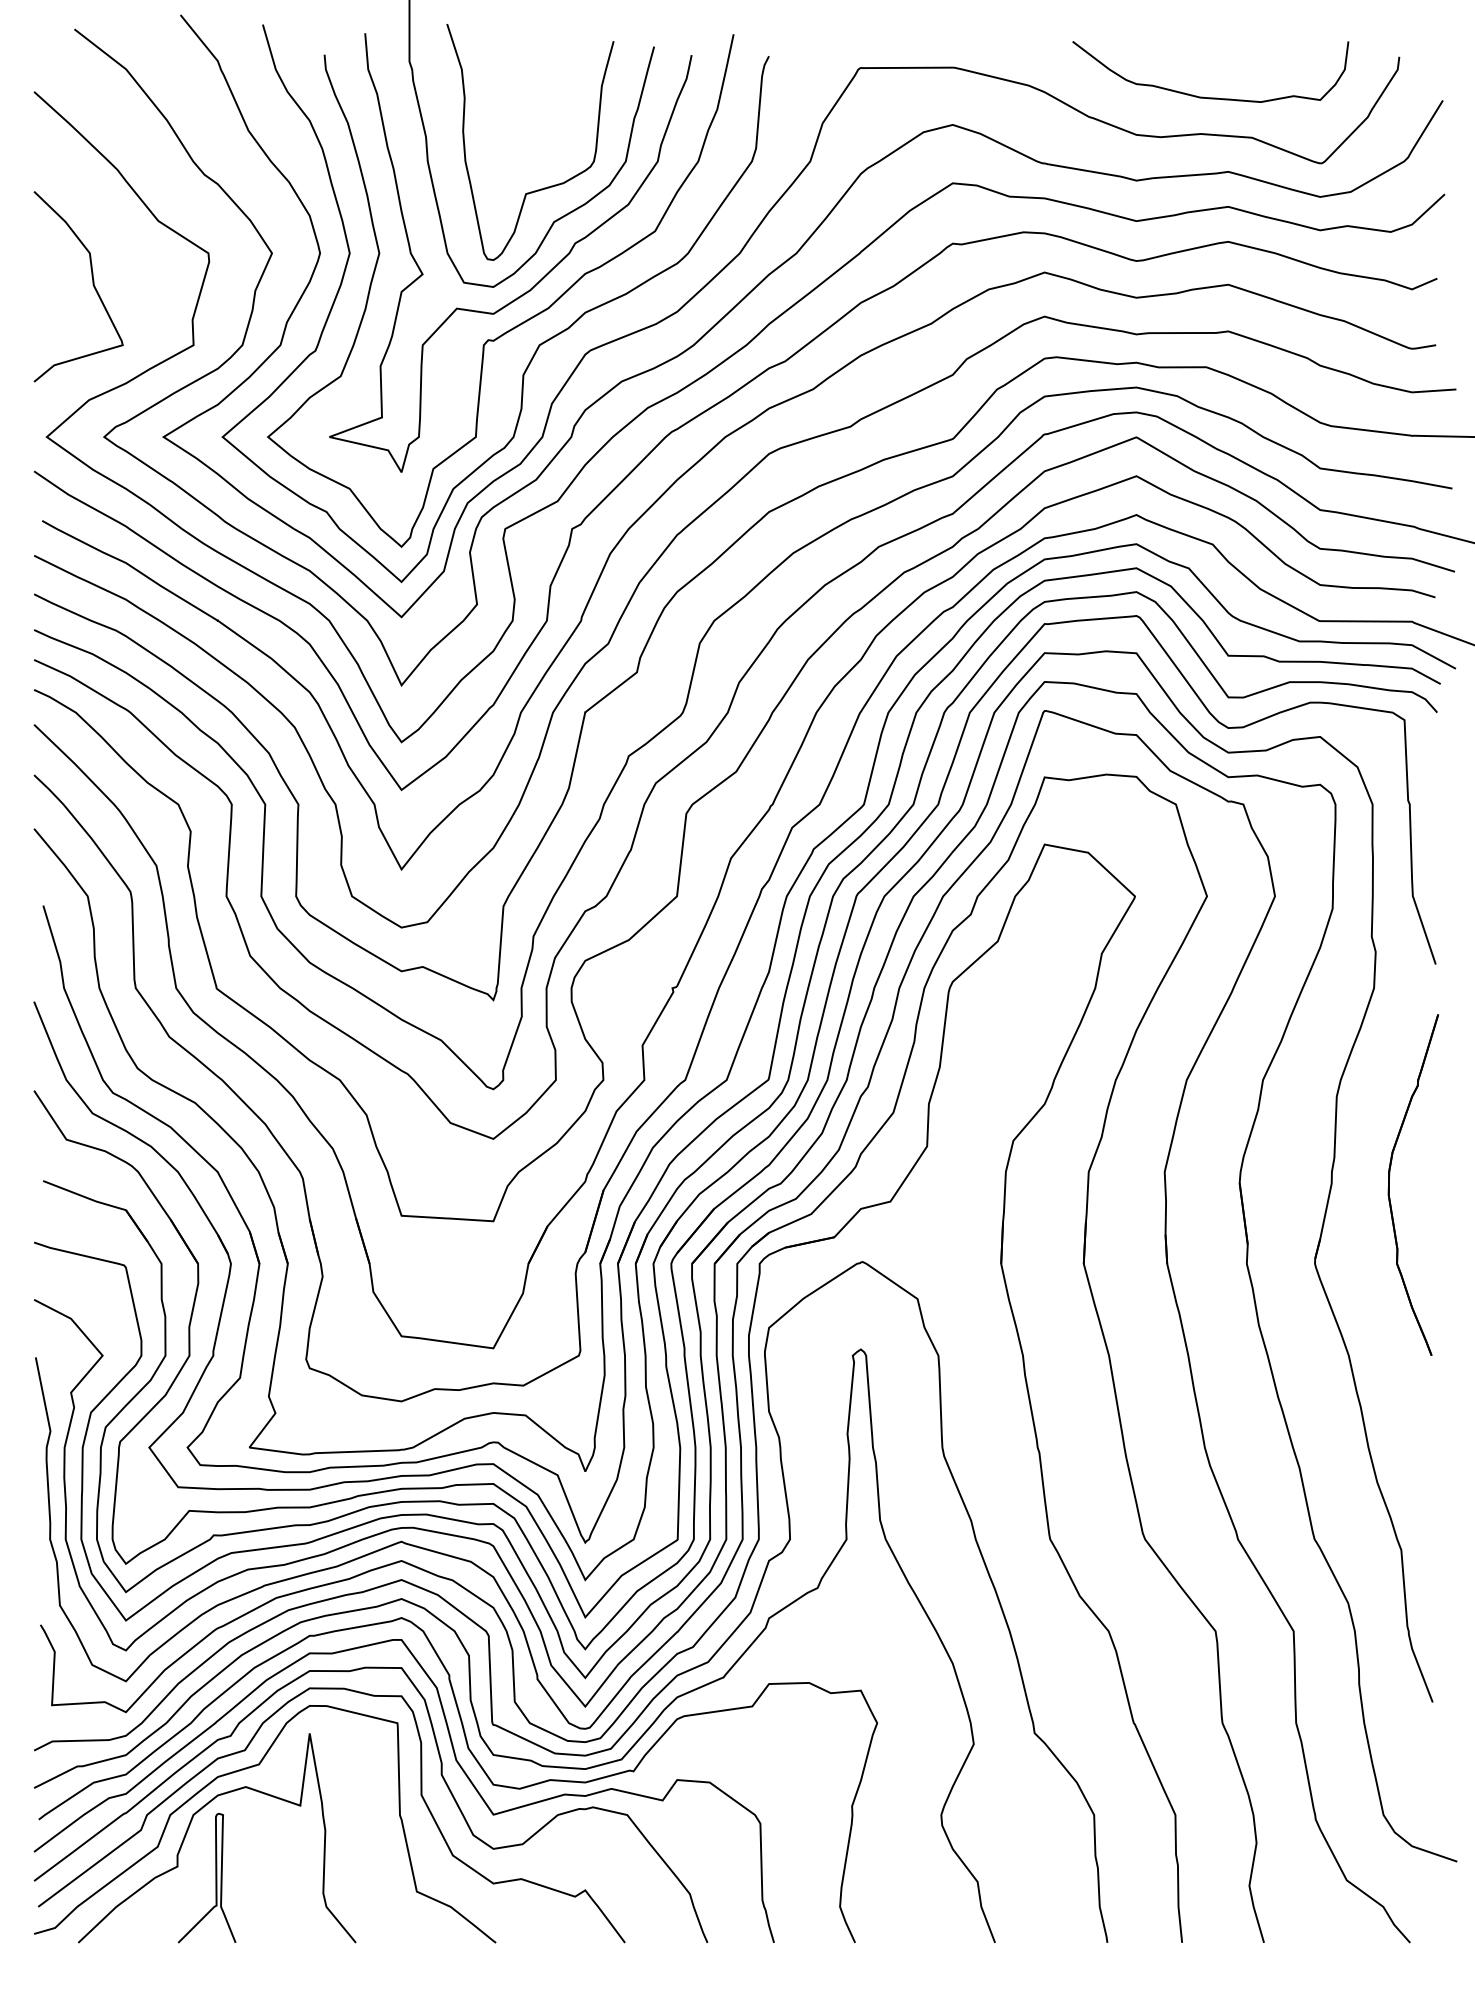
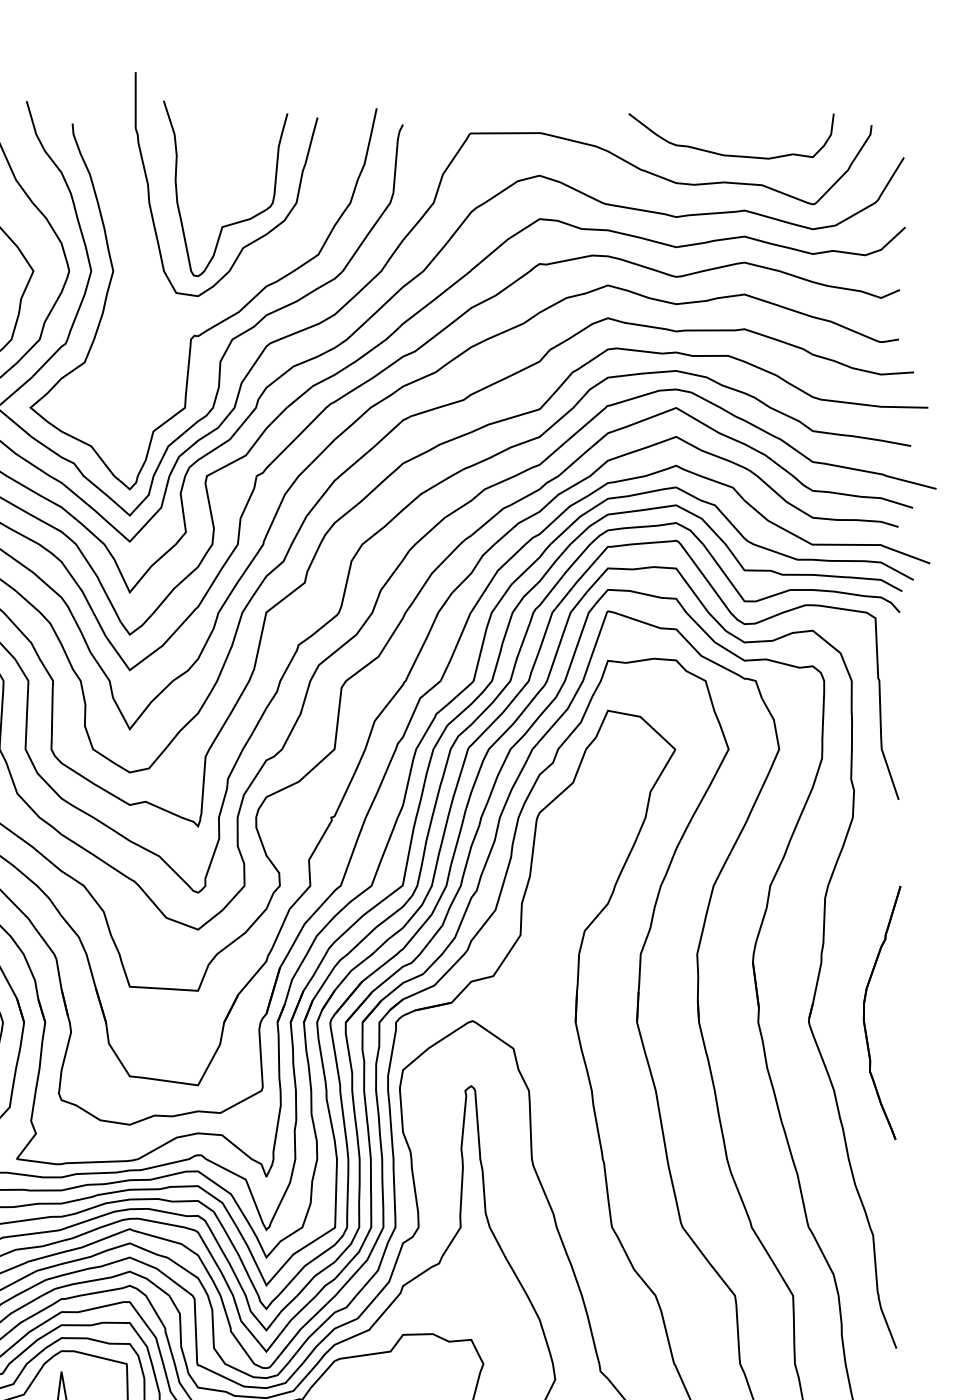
curve: (533, 285) -> (227, 295), removed
part: (1389, 1184) -> (864, 1012), moved

